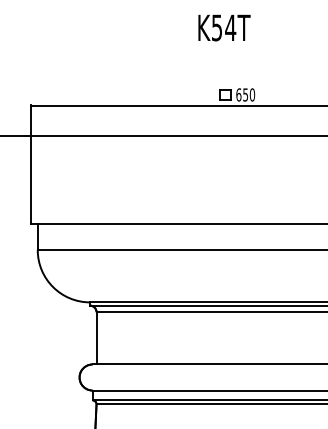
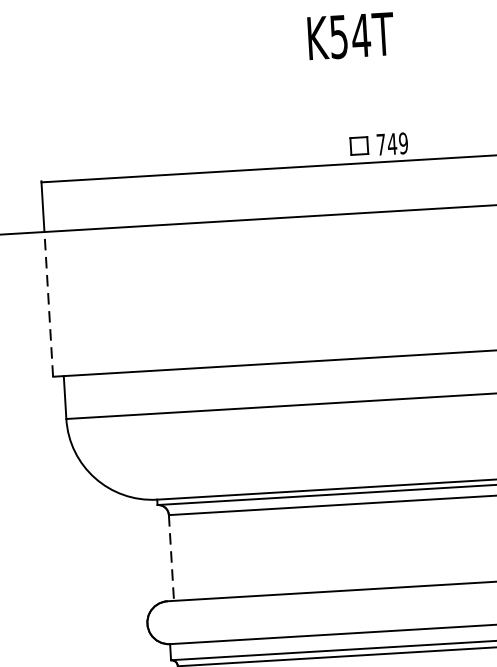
text: (245, 94) -> (392, 143), 650 -> 749
line: (31, 179) -> (49, 303), solid -> dashed
line: (96, 338) -> (171, 558), solid -> dashed

